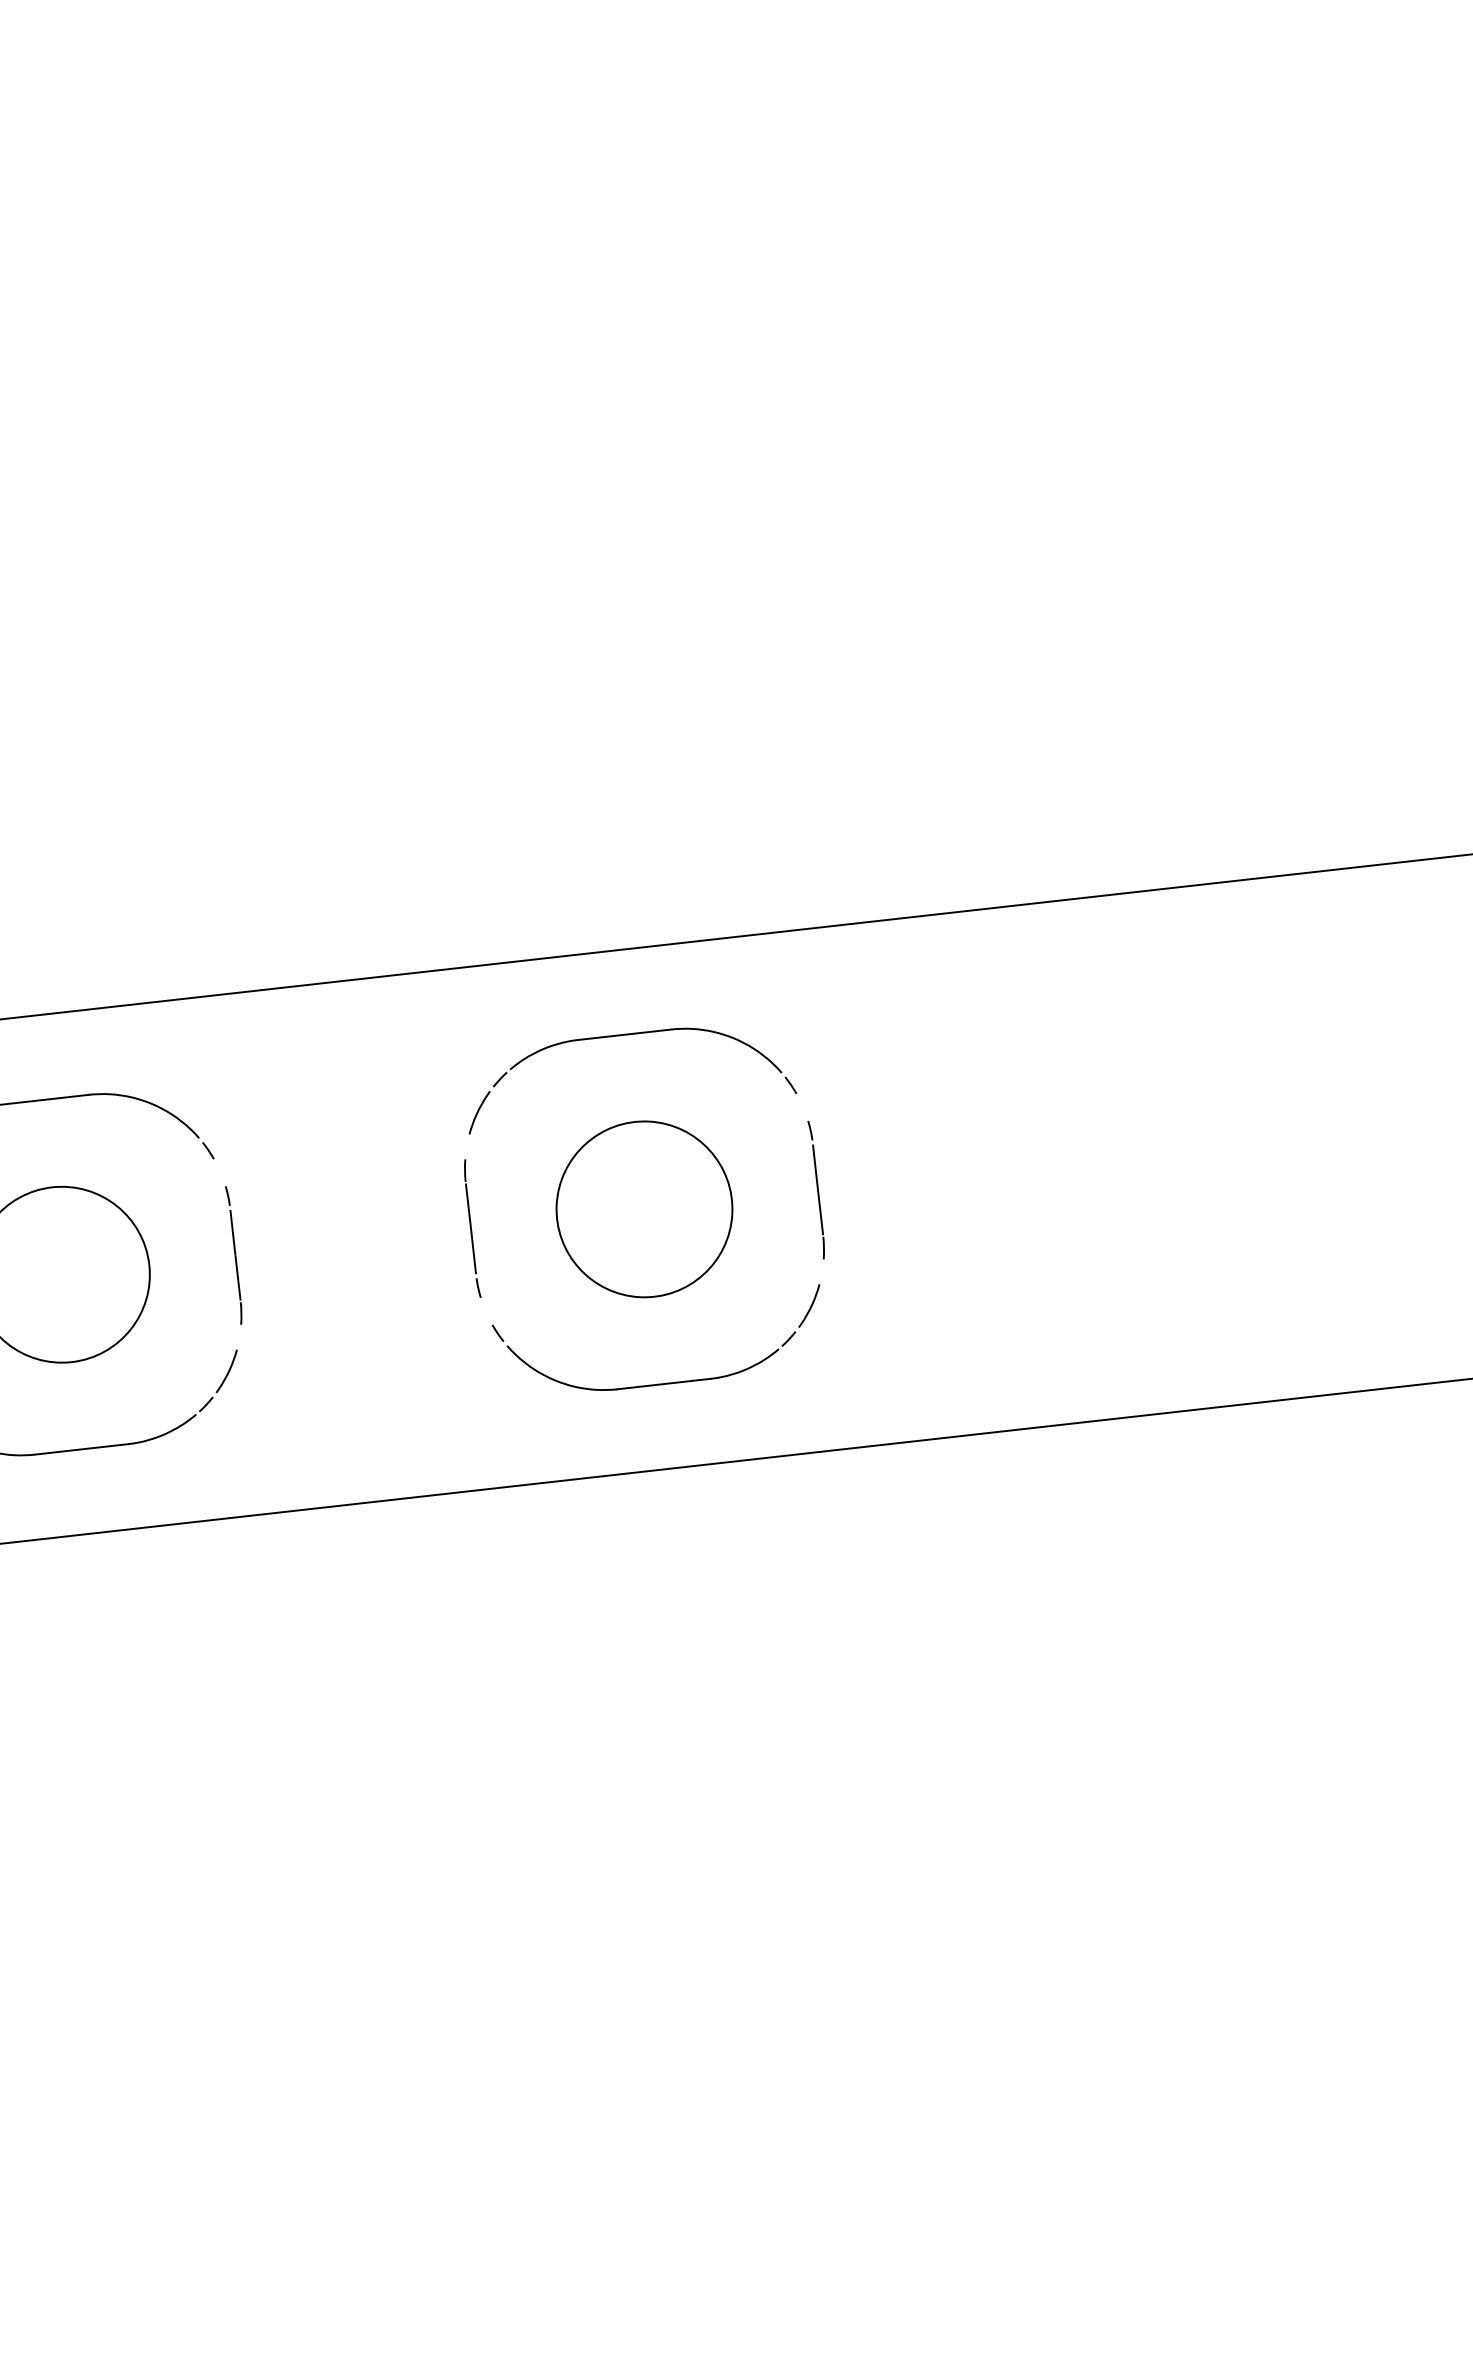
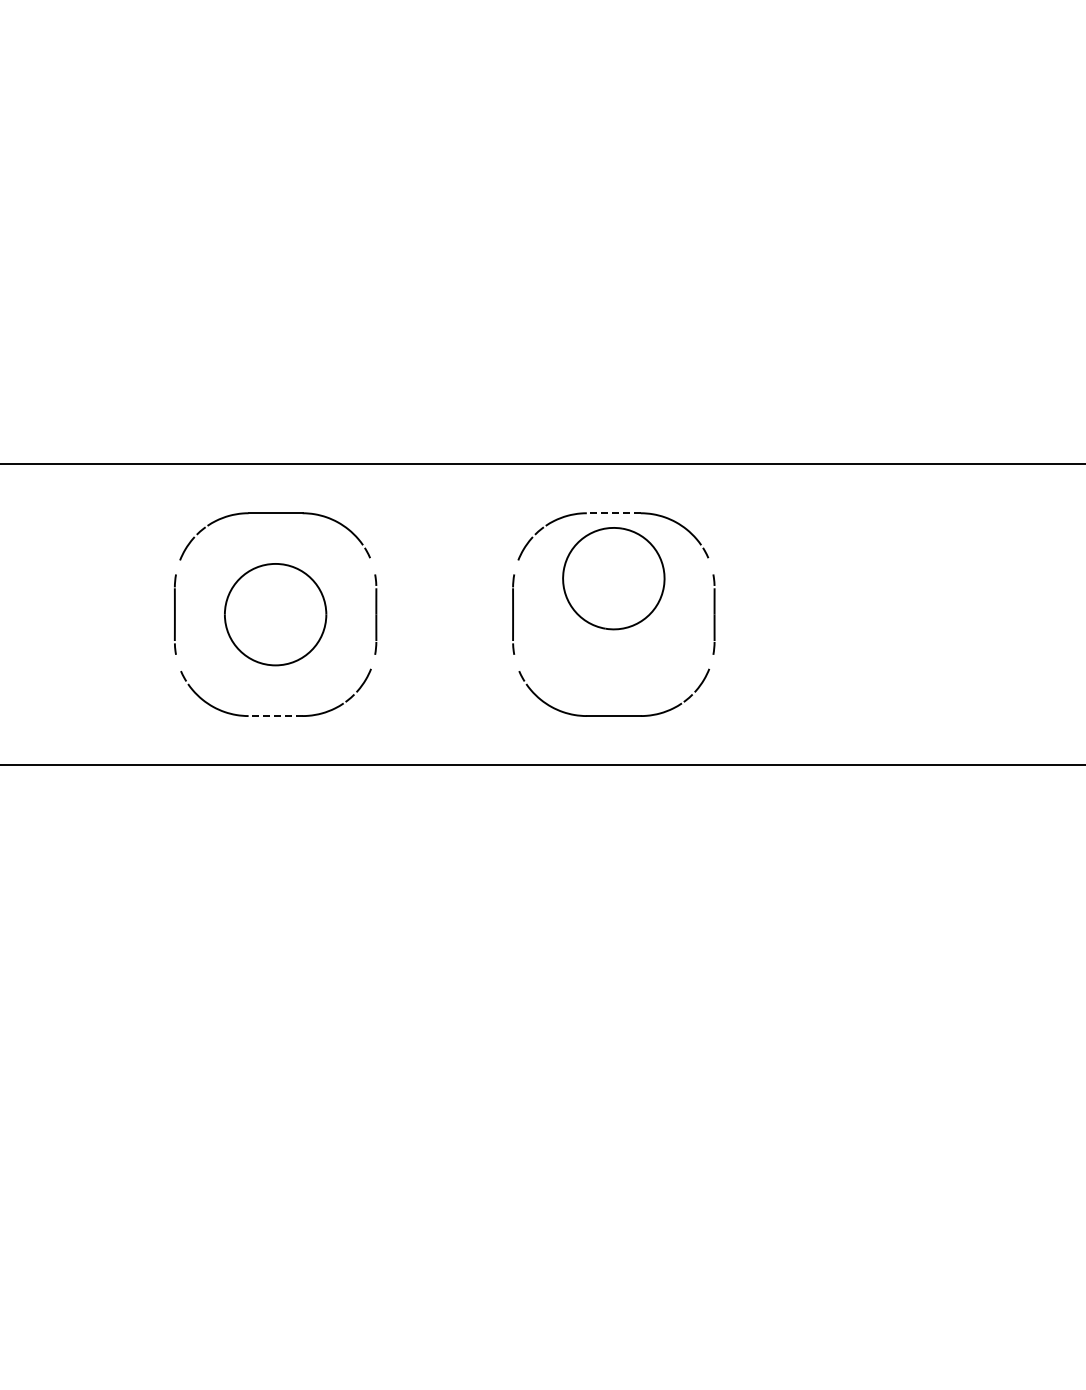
line: (624, 1035) -> (613, 513), solid -> dashed
part: (643, 1209) -> (613, 578), moved
line: (81, 1450) -> (275, 716), solid -> dashed

